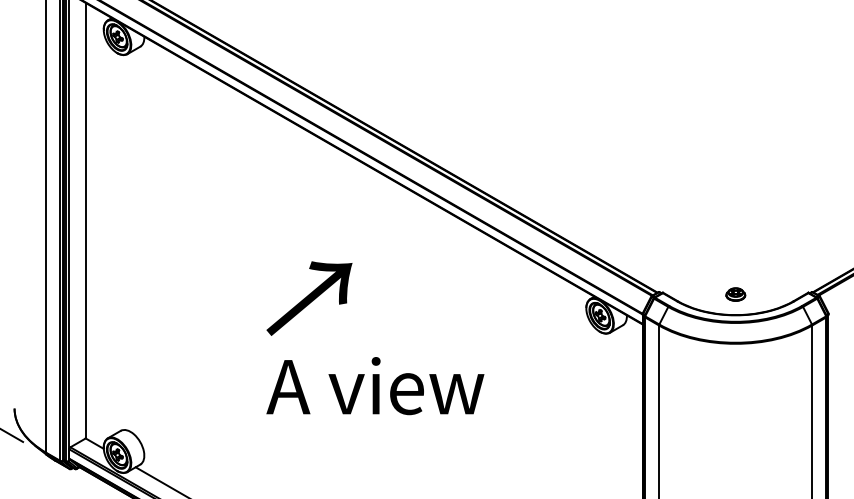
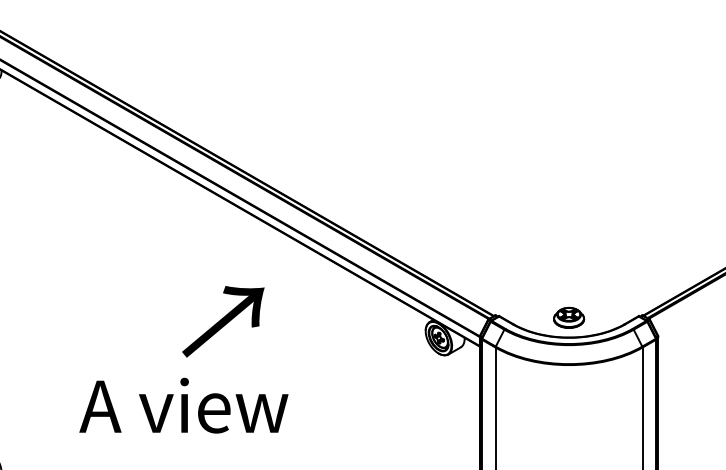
part: (735, 294) -> (568, 317), size x1.67
text: (309, 298) -> (223, 321), moved
text: (375, 386) -> (184, 406), moved

